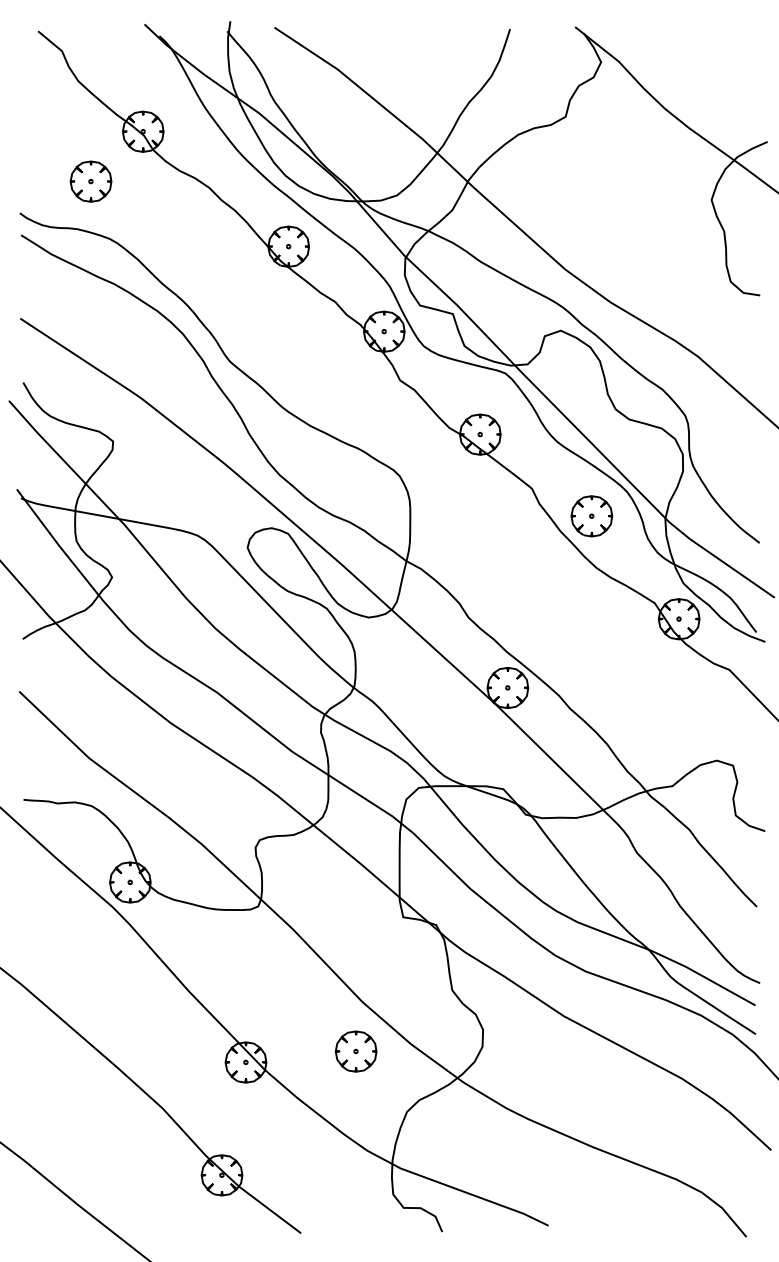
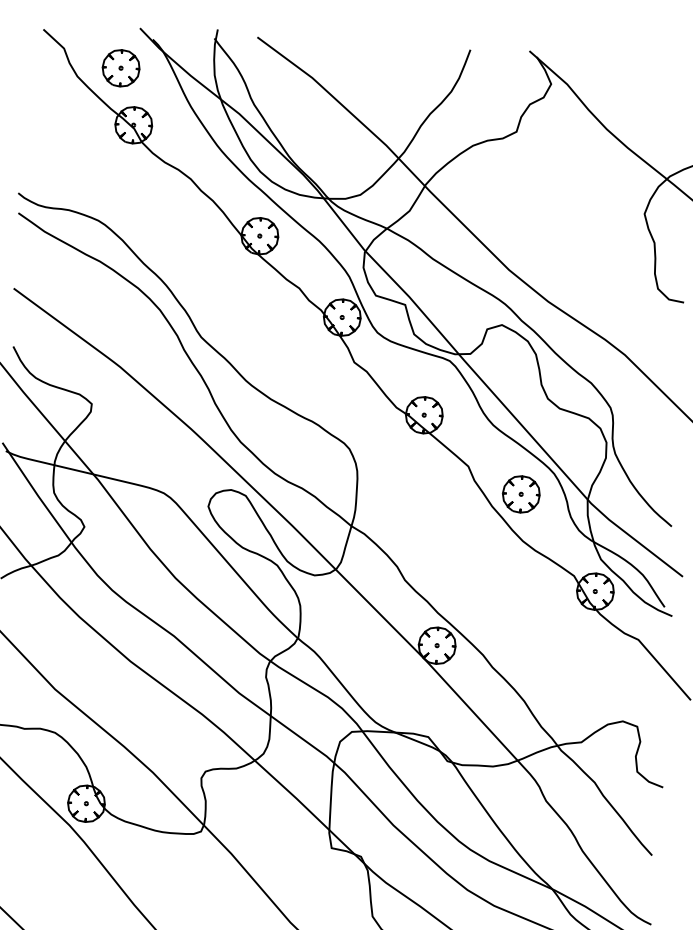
part: (90, 181) -> (120, 68), moved

